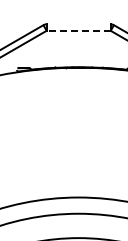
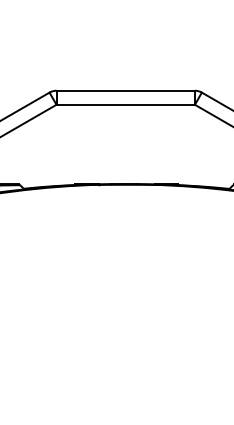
line: (78, 24) -> (125, 91), added
line: (78, 30) -> (125, 104), dashed -> solid

